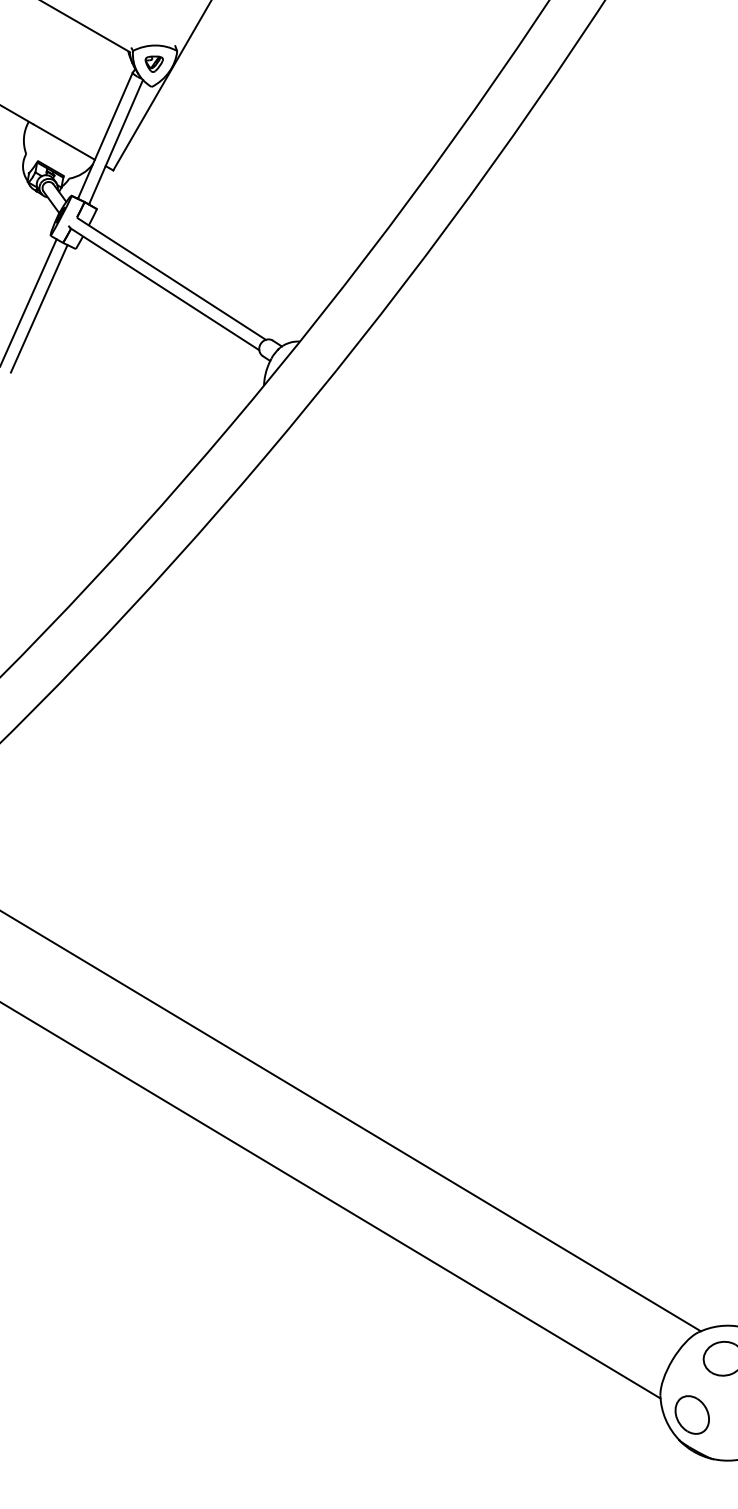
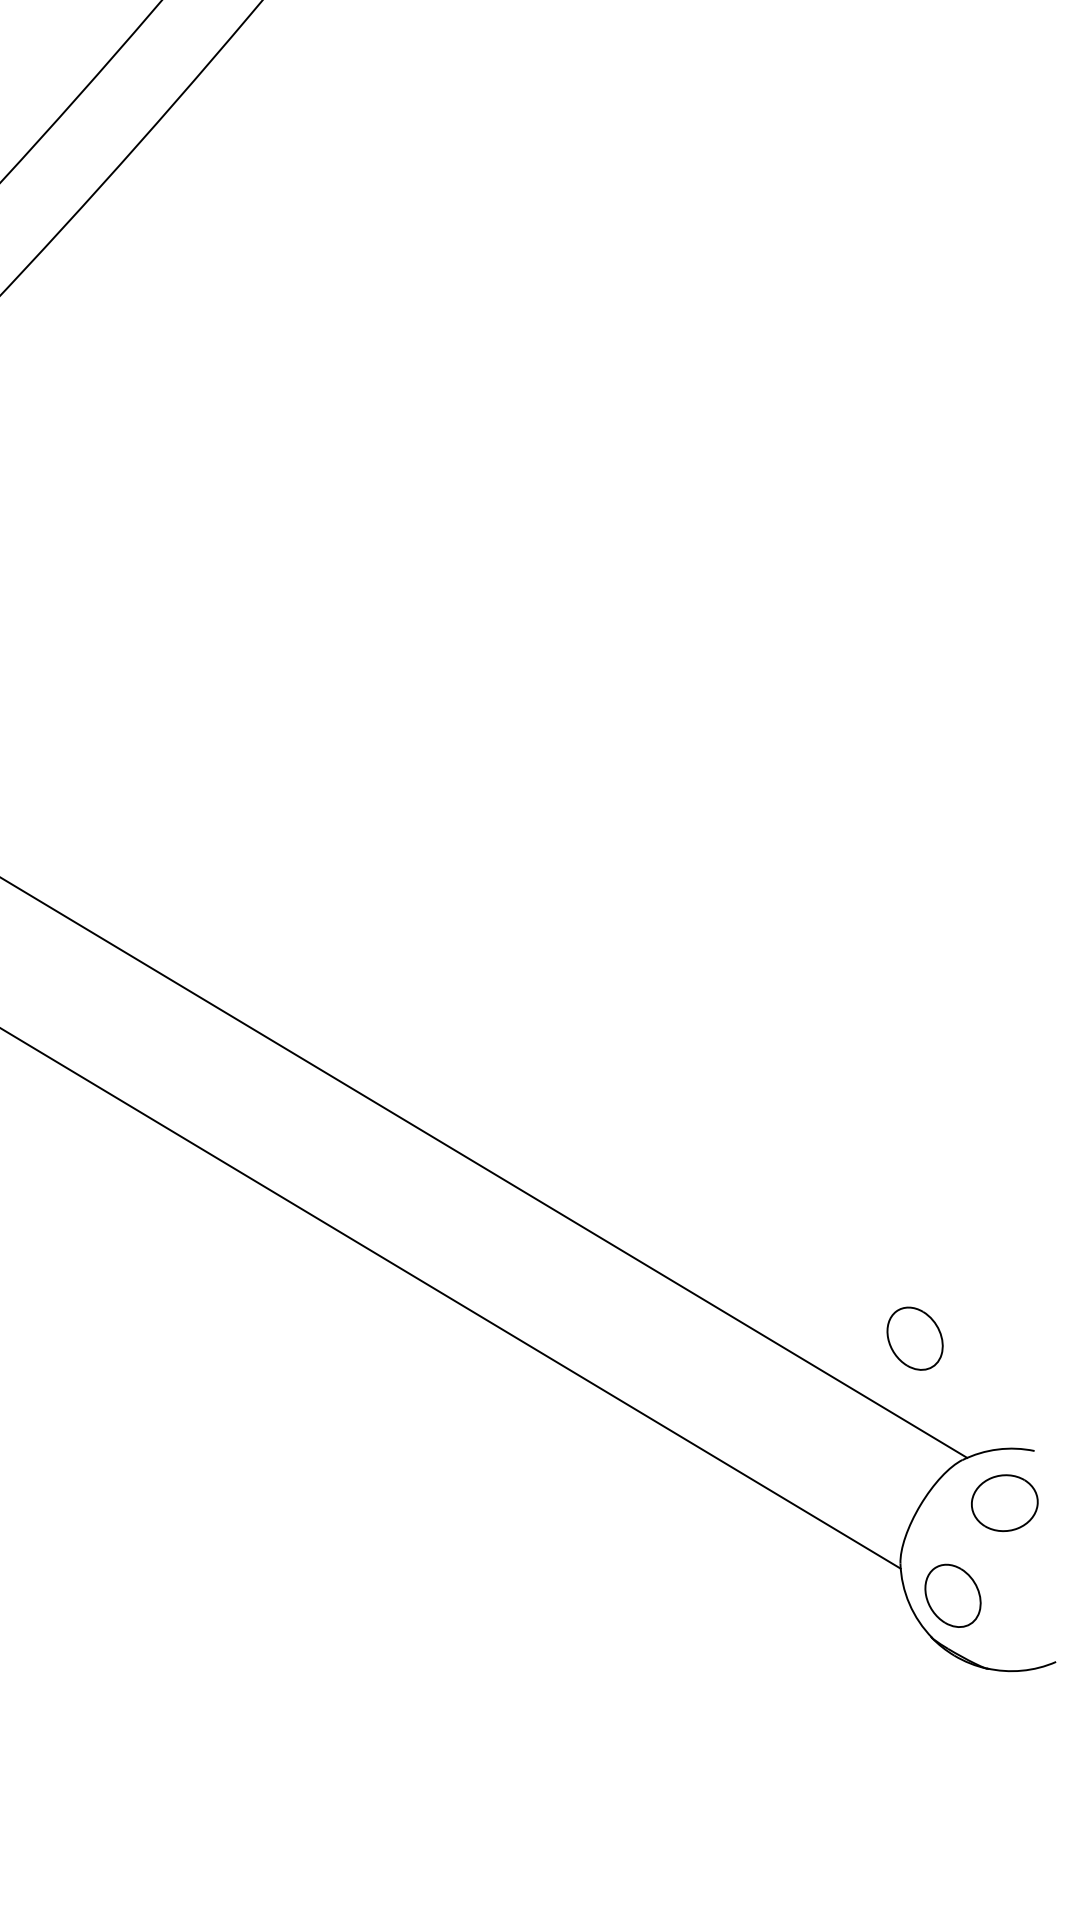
part: (668, 1258) -> (913, 1337), added

